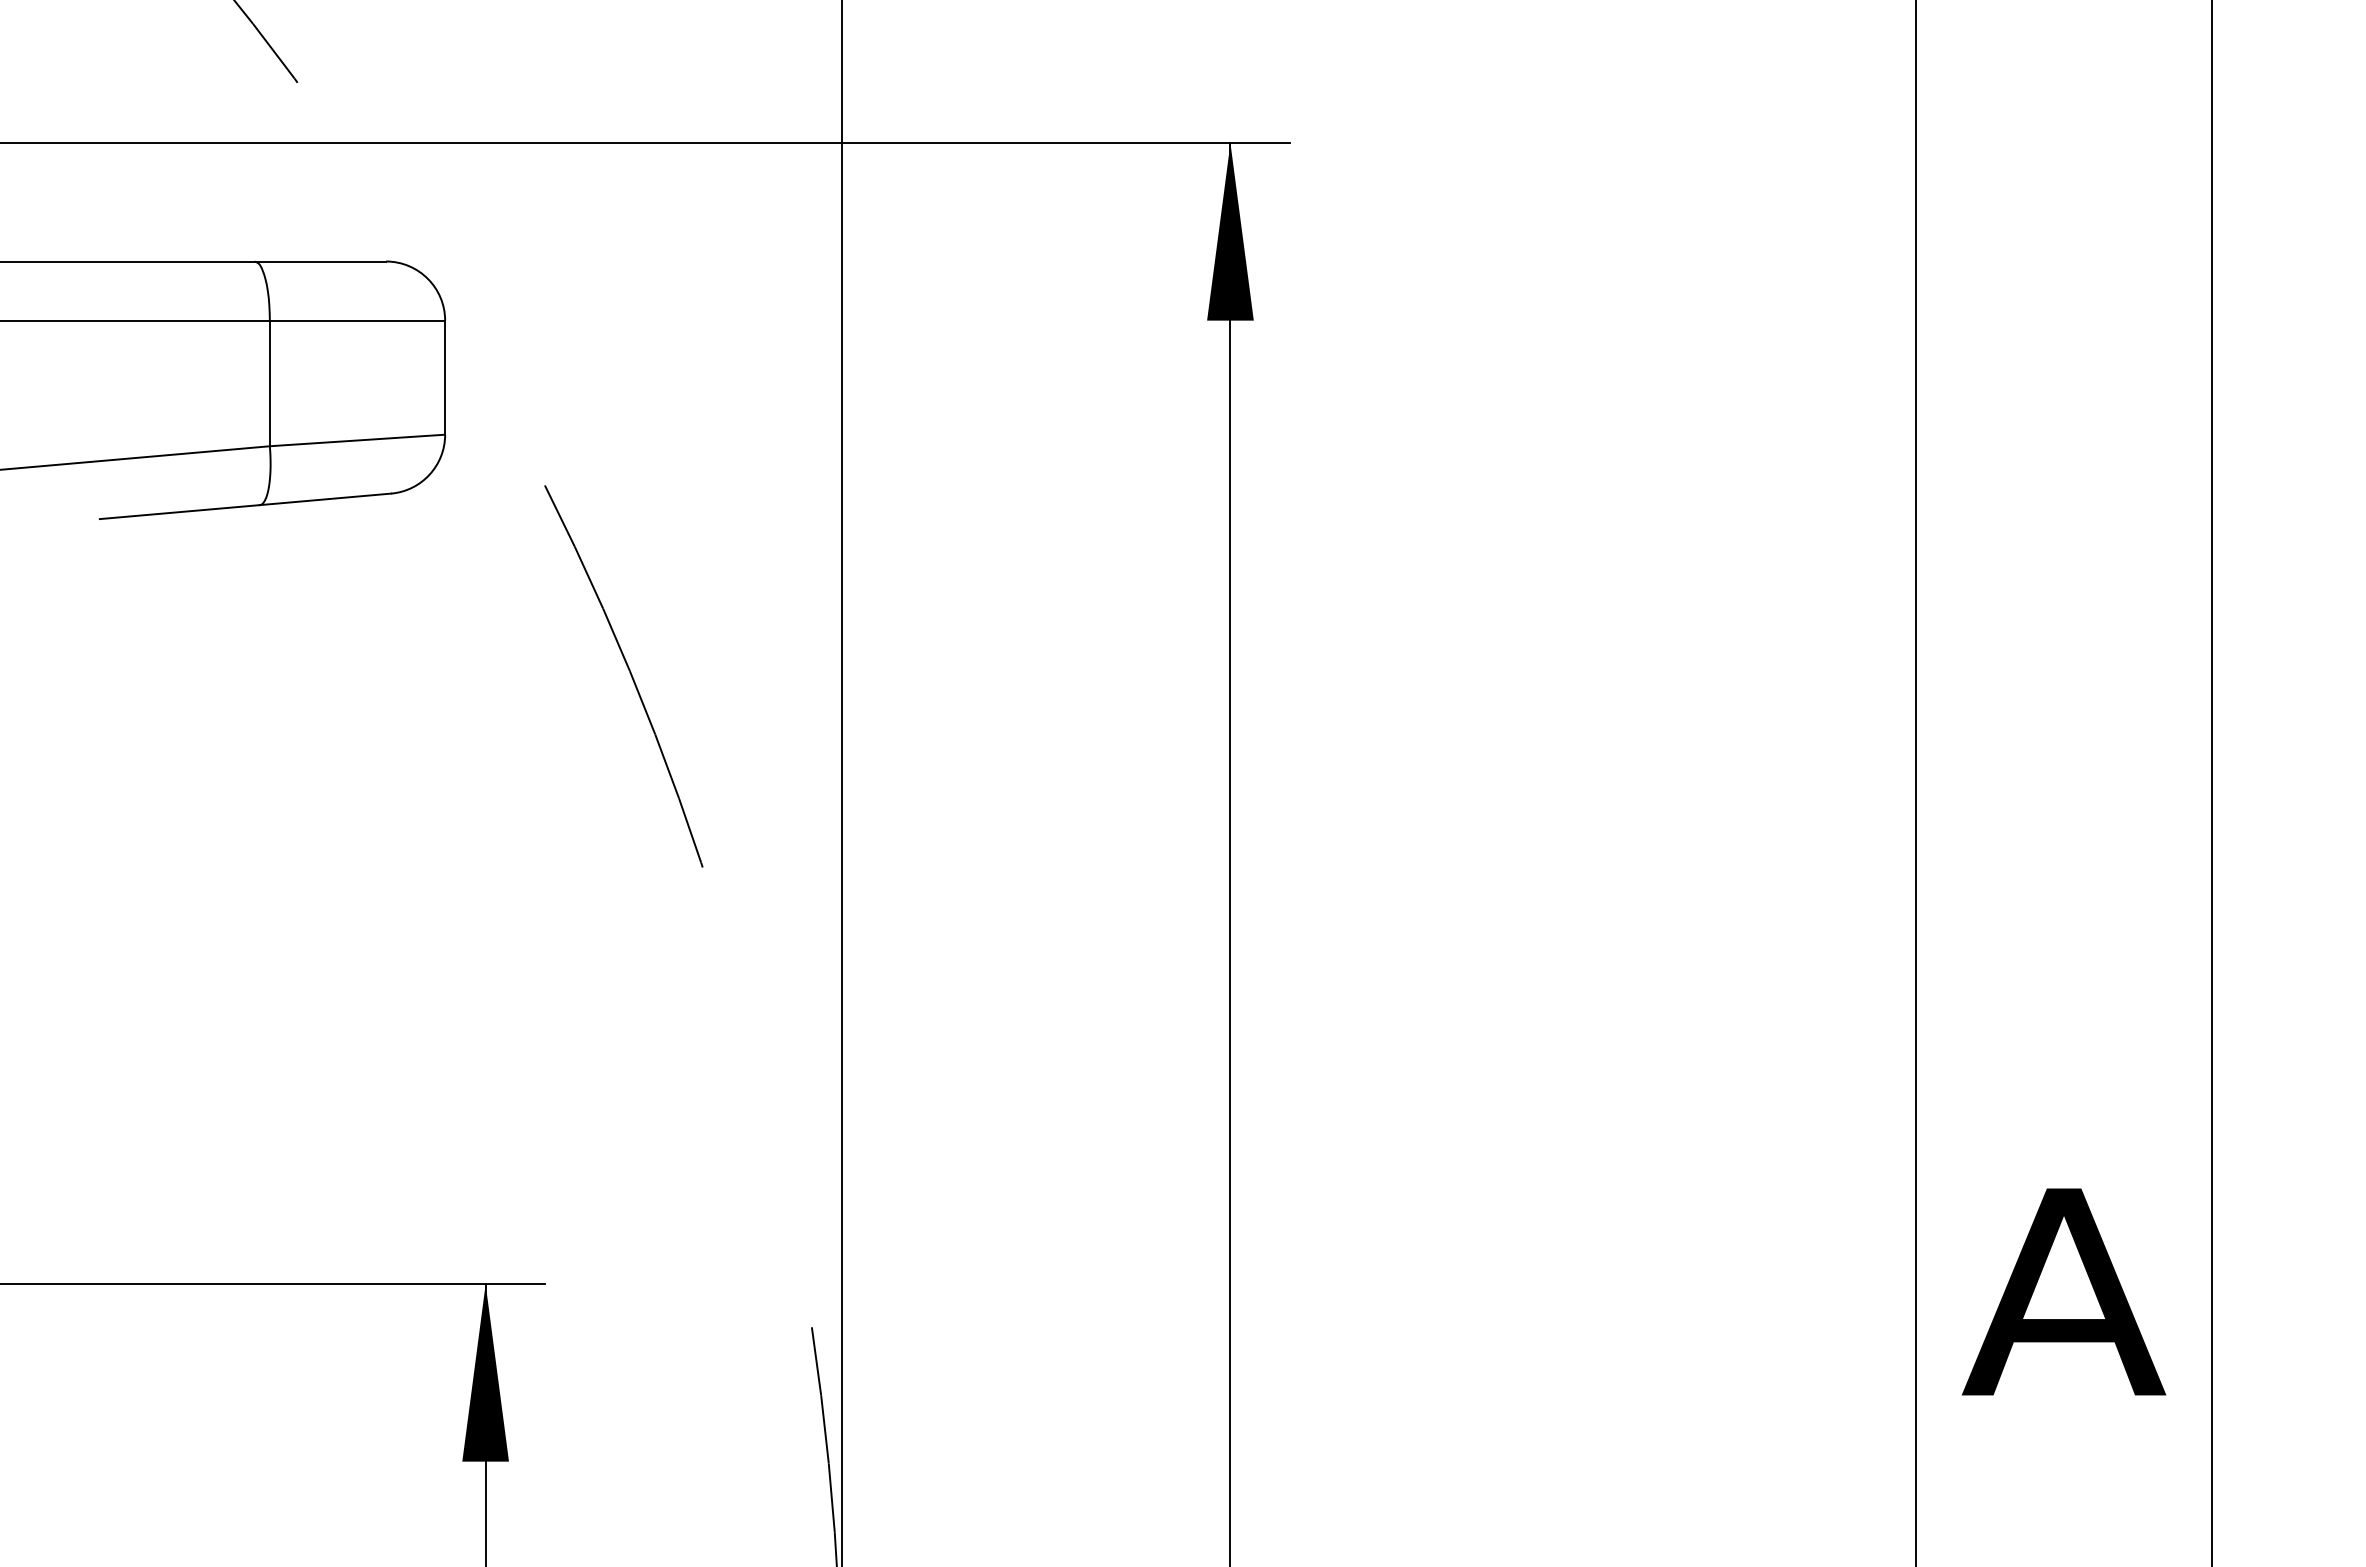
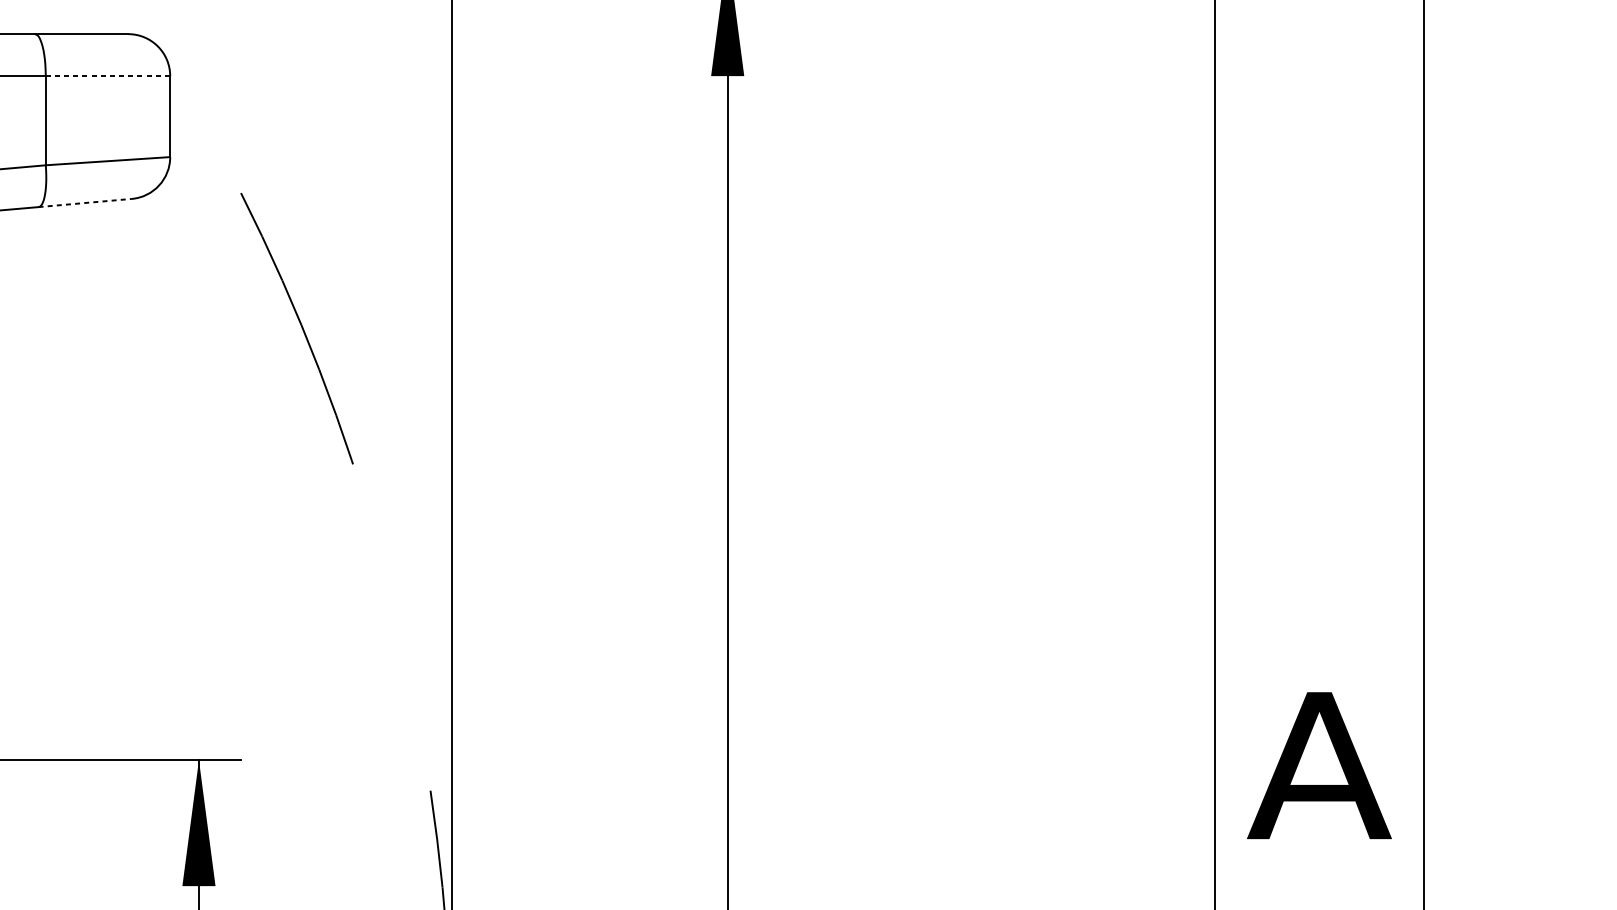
line: (357, 320) -> (107, 76), solid -> dashed
line: (325, 499) -> (85, 203), solid -> dashed

